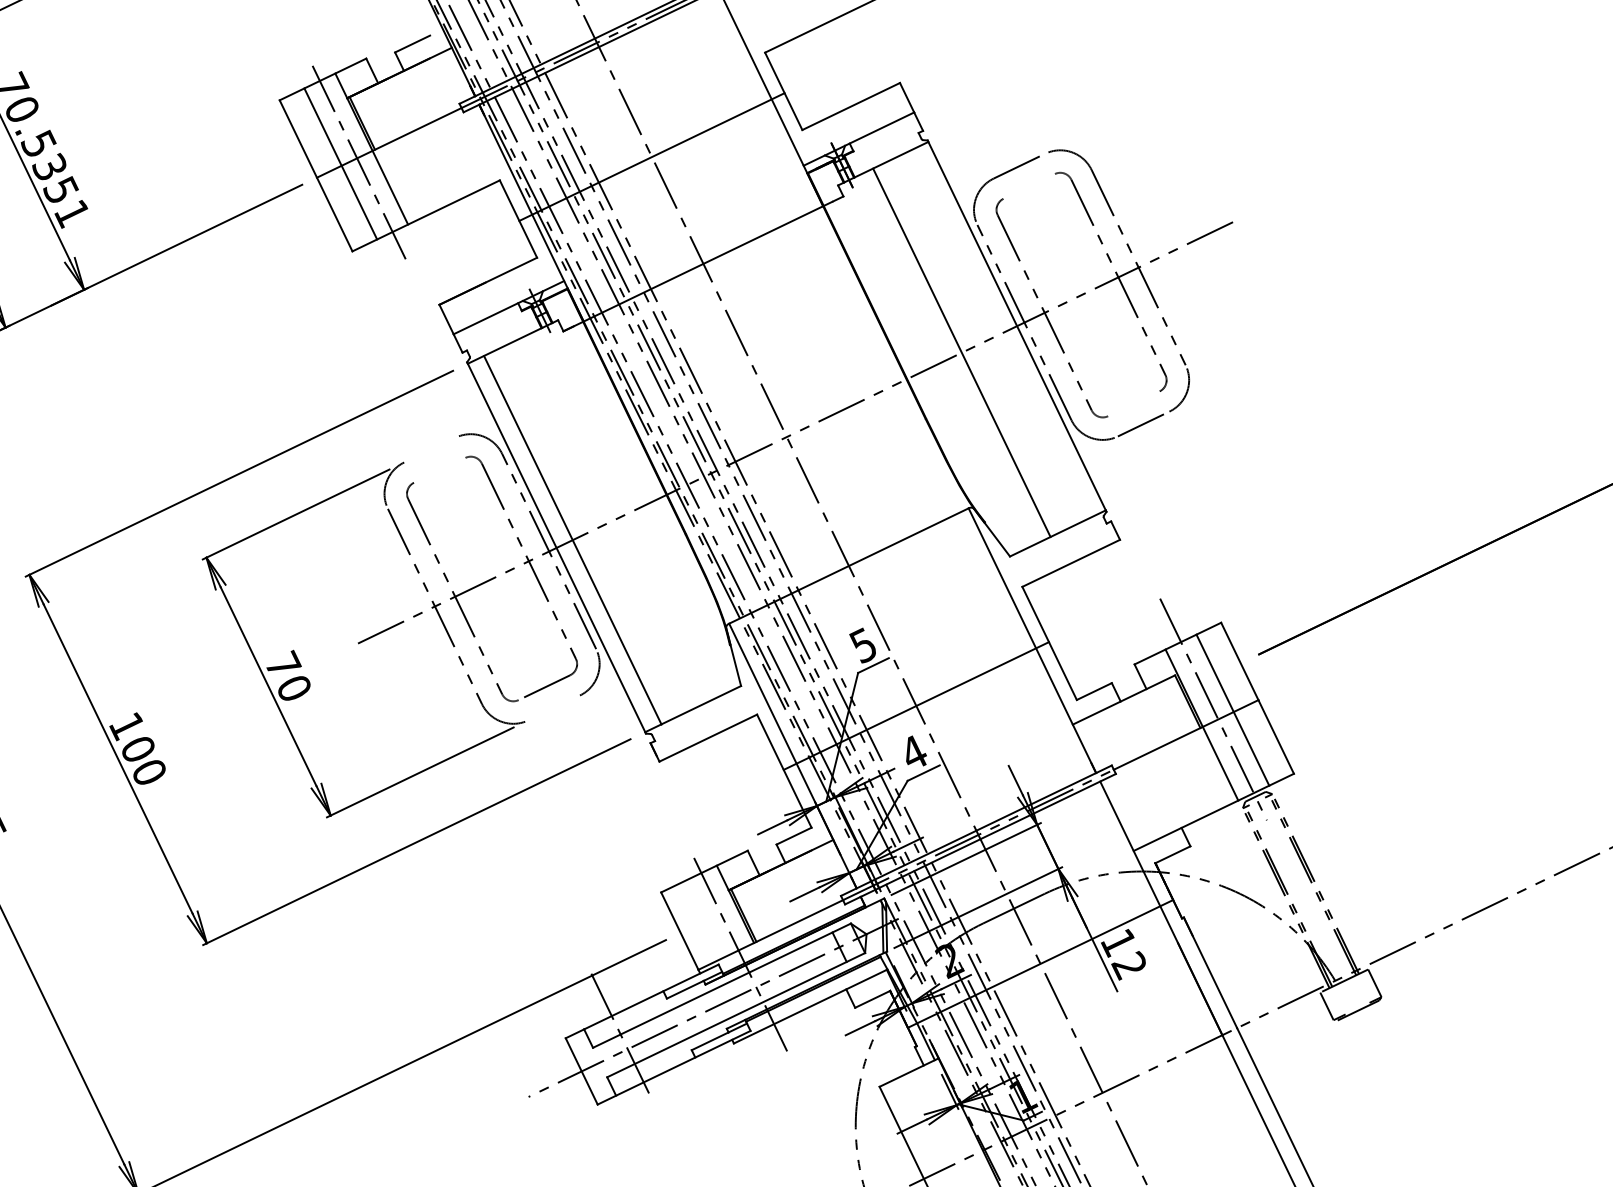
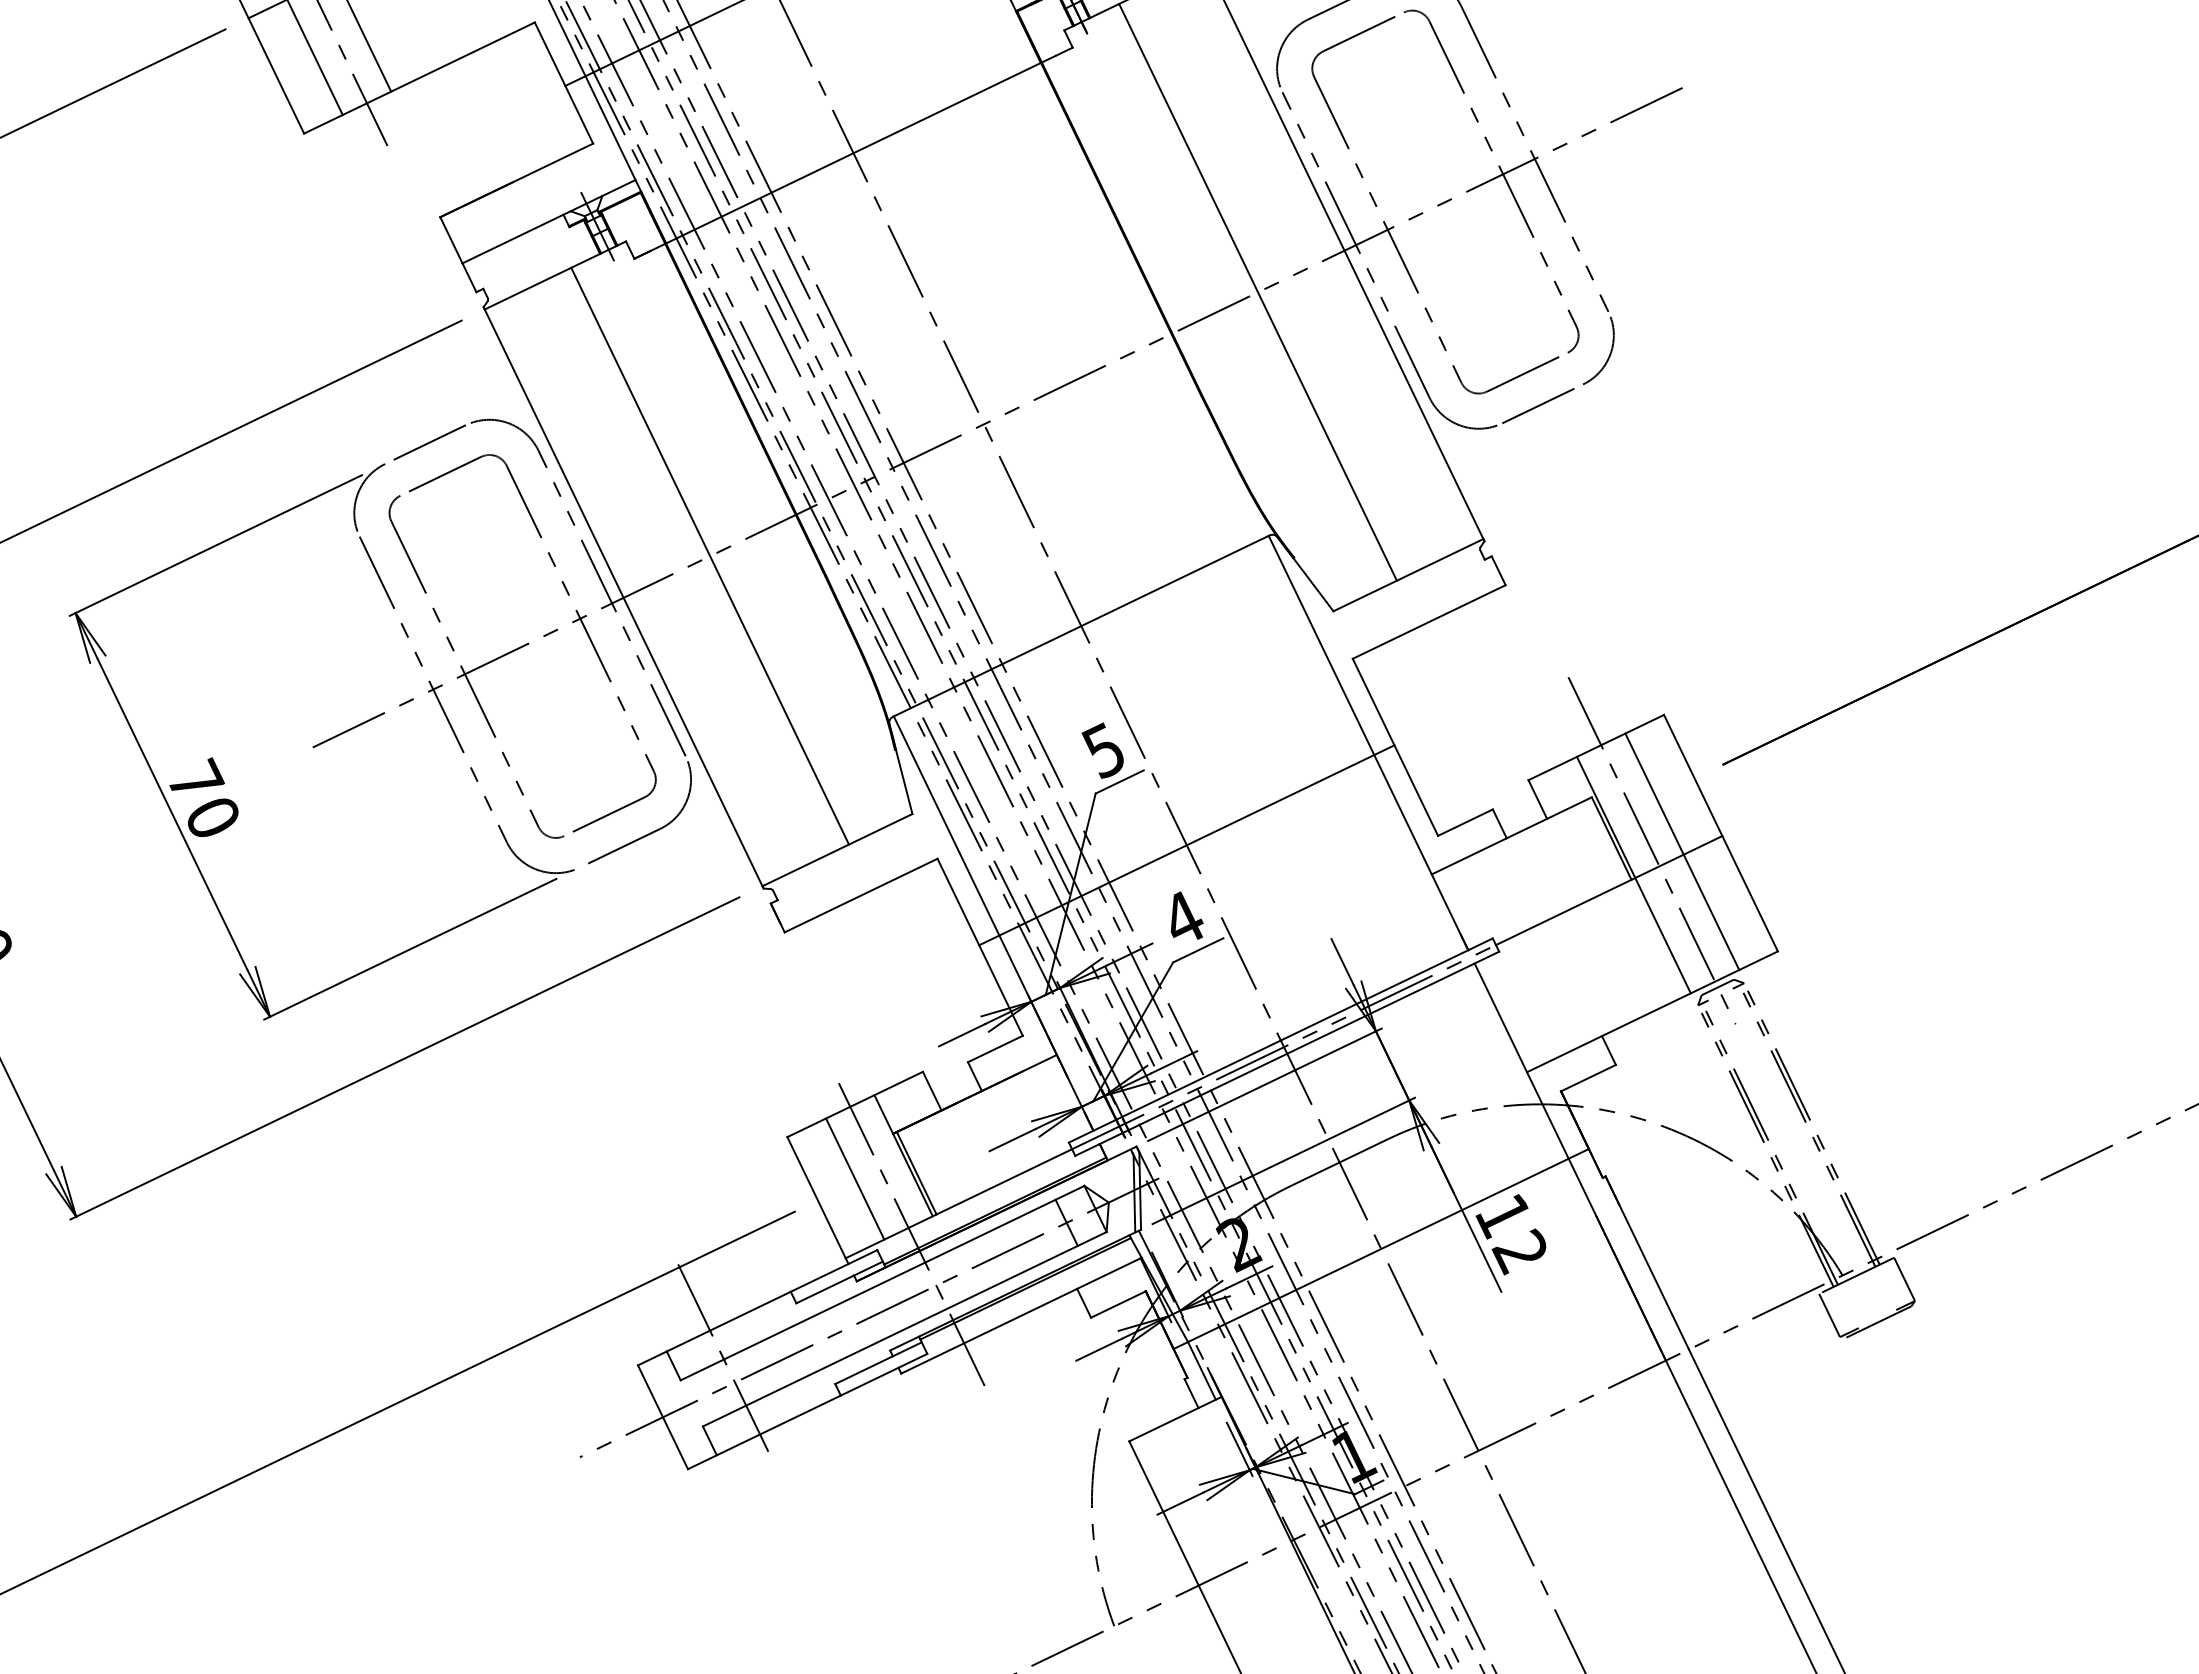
line: (1029, 186) -> (1363, 32), added
line: (1133, 403) -> (1526, 371), added
line: (429, 449) -> (424, 443), added
line: (439, 469) -> (440, 475), added
line: (572, 540) -> (709, 556), moved
line: (553, 707) -> (618, 847), added
line: (704, 918) -> (855, 1177), added

